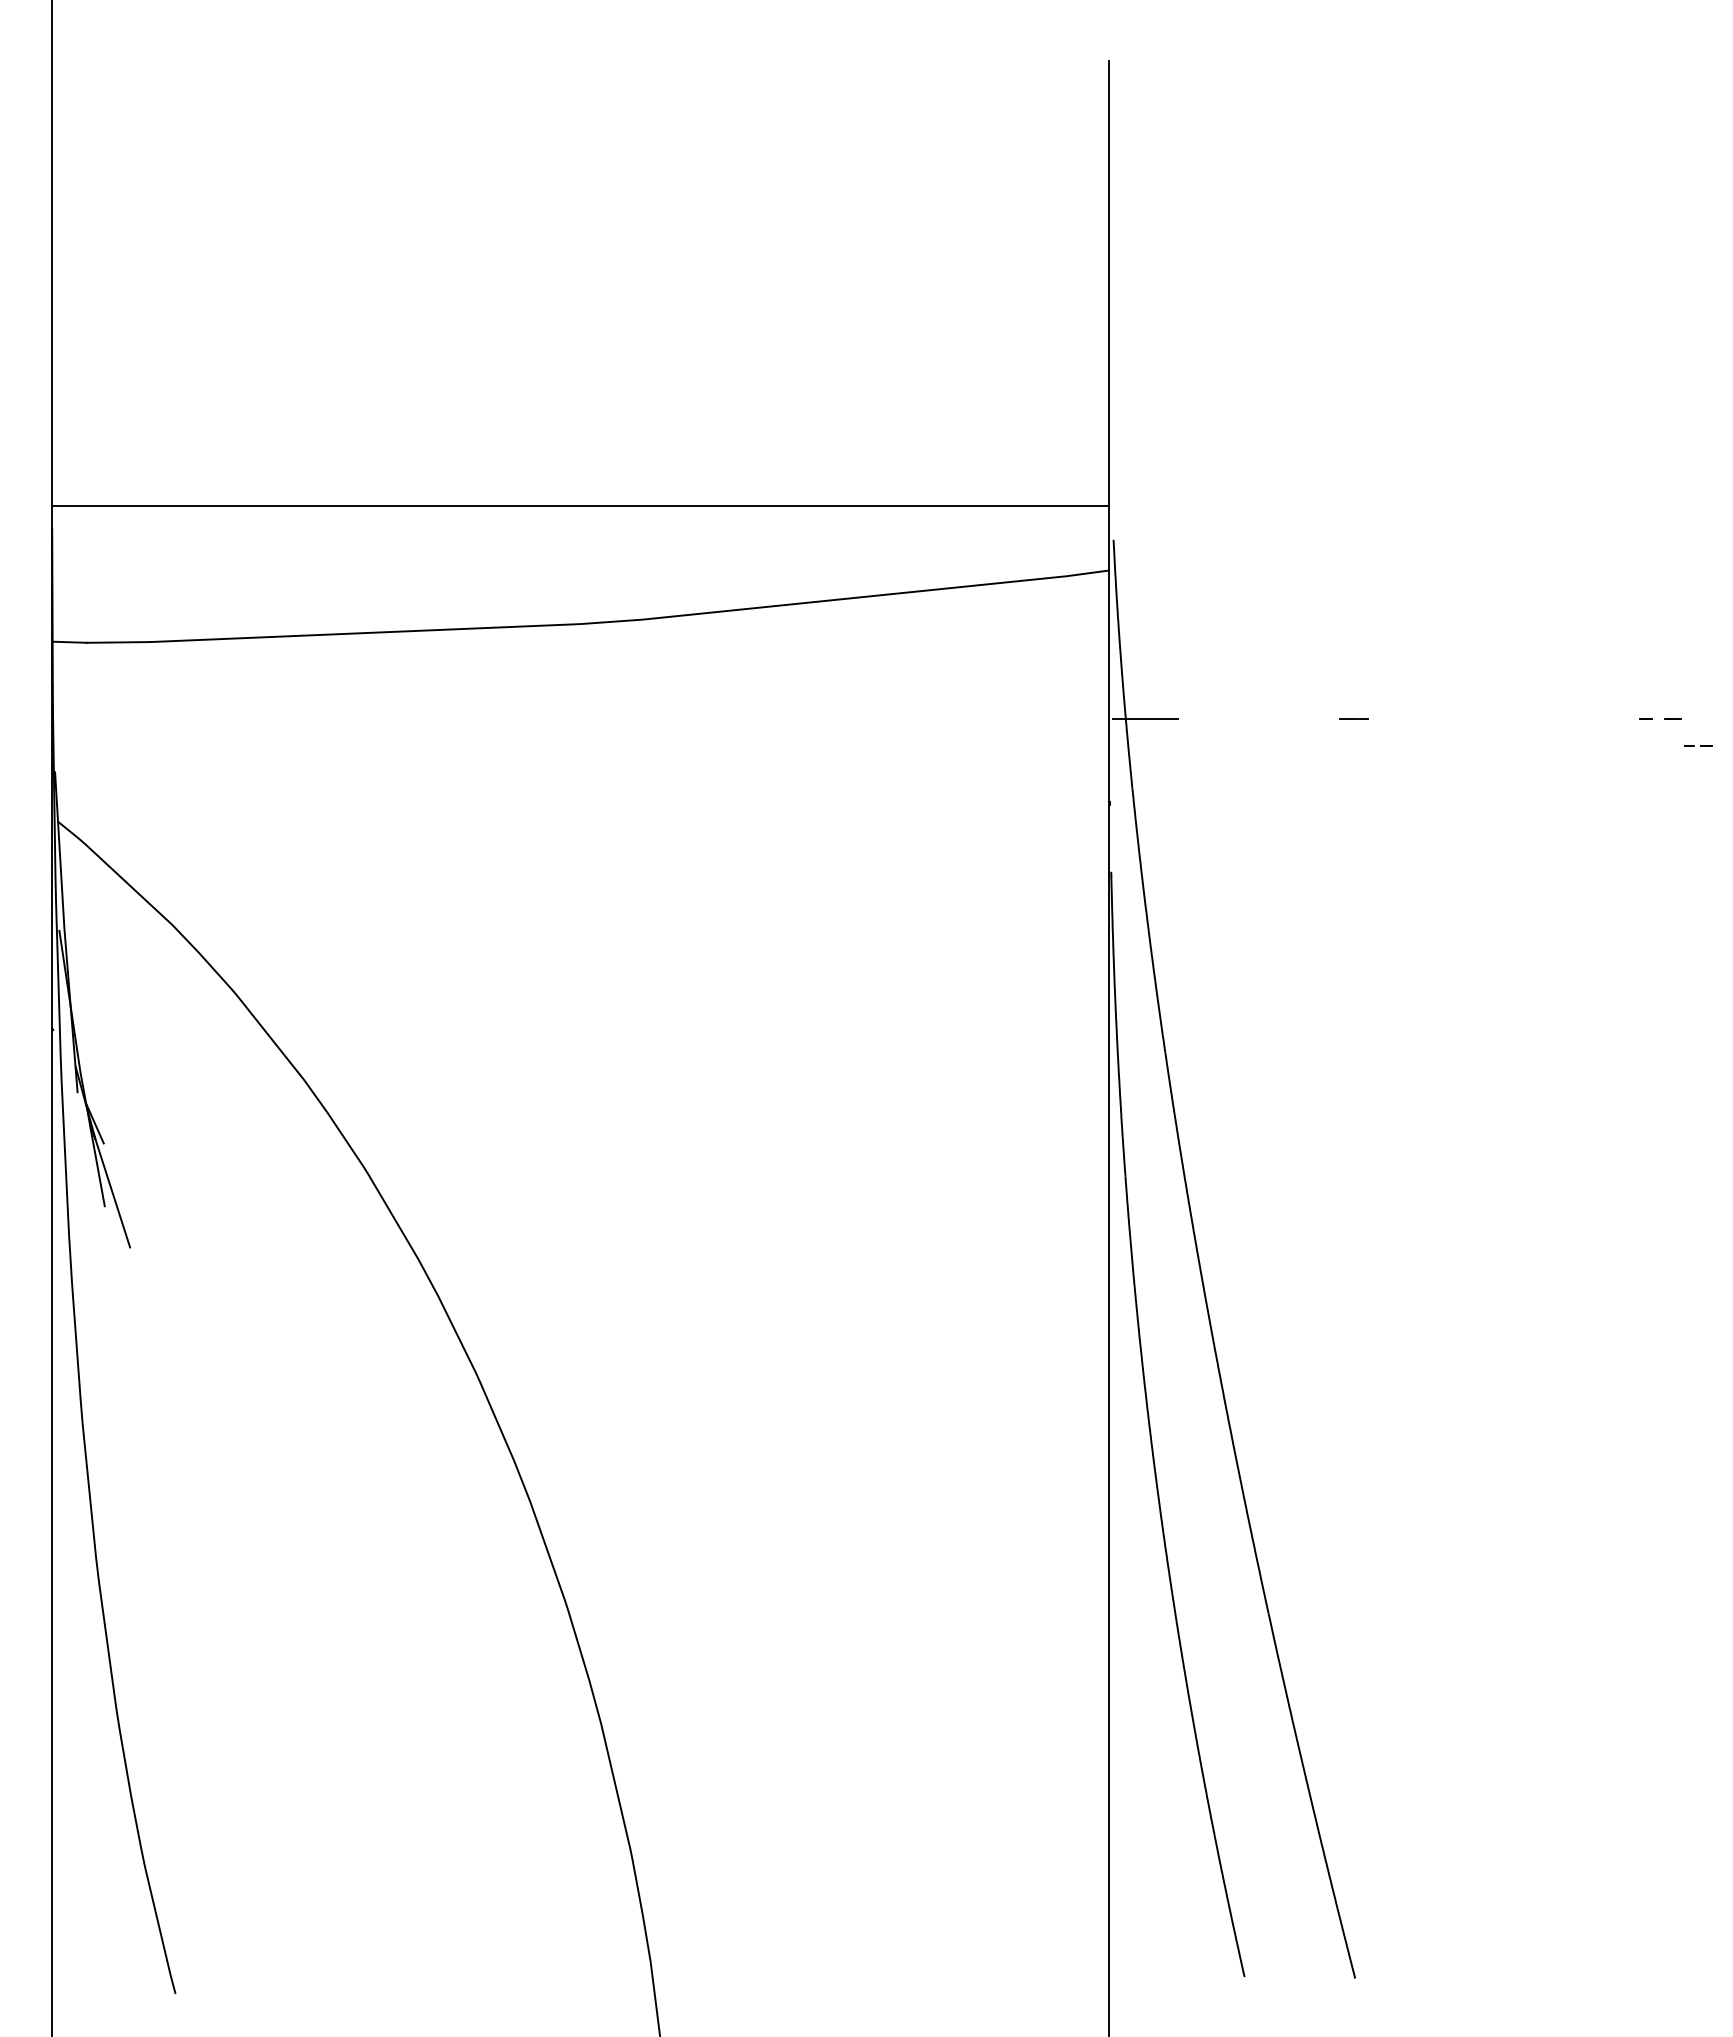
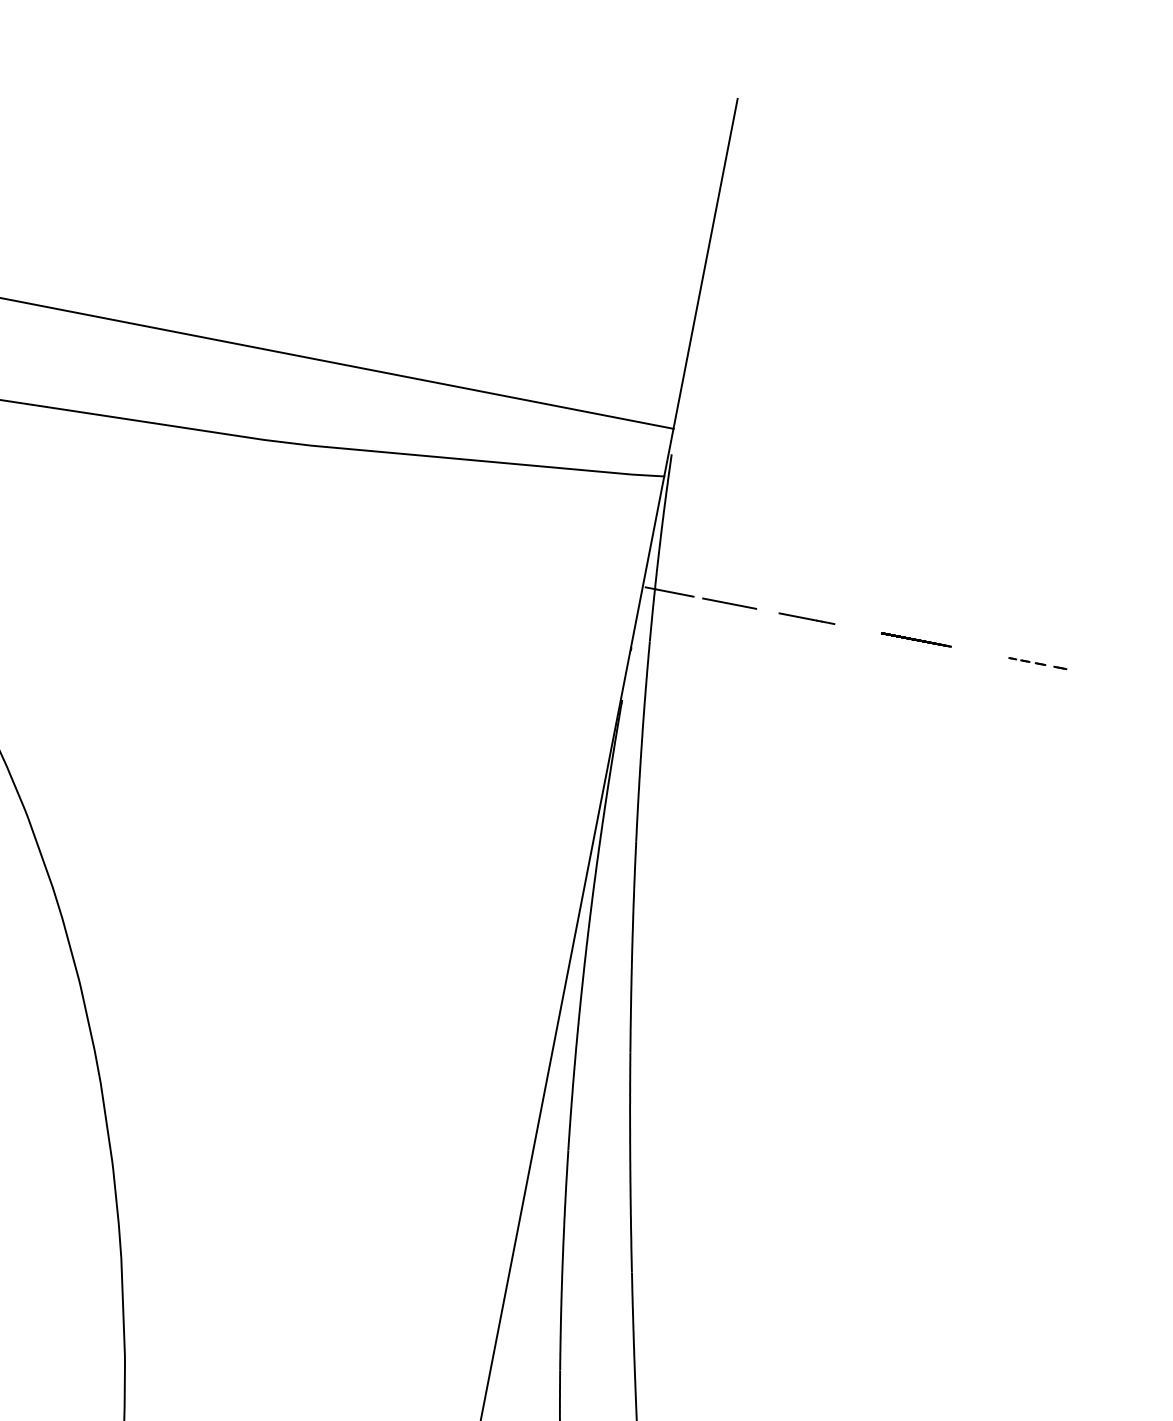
line: (1478, 718) -> (916, 639), added
line: (1226, 719) -> (729, 603), added
line: (1315, 719) -> (795, 616), added
line: (1700, 745) -> (1020, 659), moved

